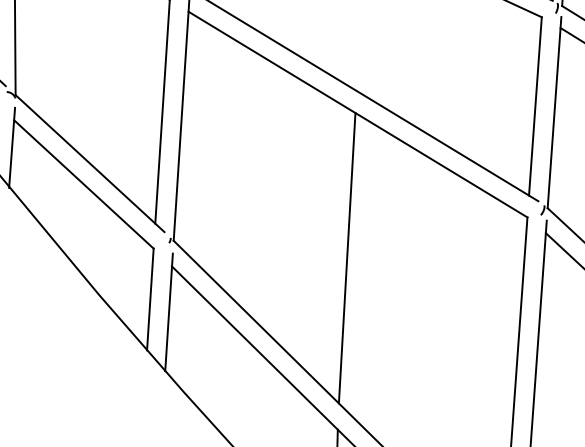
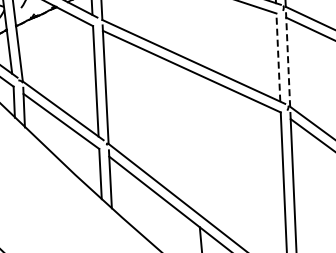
line: (535, 106) -> (278, 57), solid -> dashed
line: (555, 114) -> (288, 60), solid -> dashed
line: (346, 257) -> (194, 142), removed

